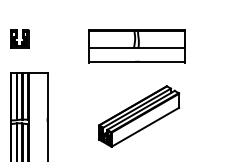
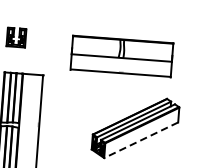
part: (136, 46) -> (121, 56), moved
line: (144, 127) -> (140, 140), solid -> dashed

